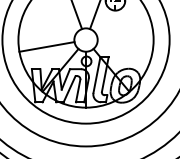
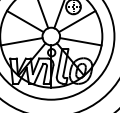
line: (51, 20) -> (25, 21), added
line: (120, 20) -> (77, 21), added
line: (124, 46) -> (80, 41), added

